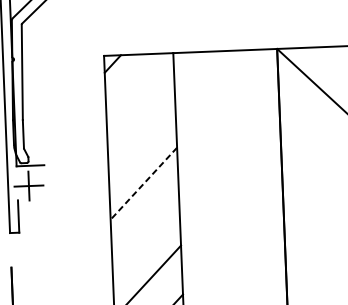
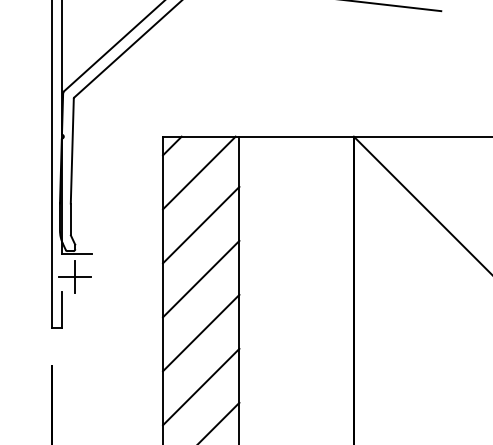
line: (138, 87) -> (199, 172), added
line: (142, 134) -> (201, 224), added
line: (144, 184) -> (201, 279), dashed -> solid
line: (146, 232) -> (201, 332), added

